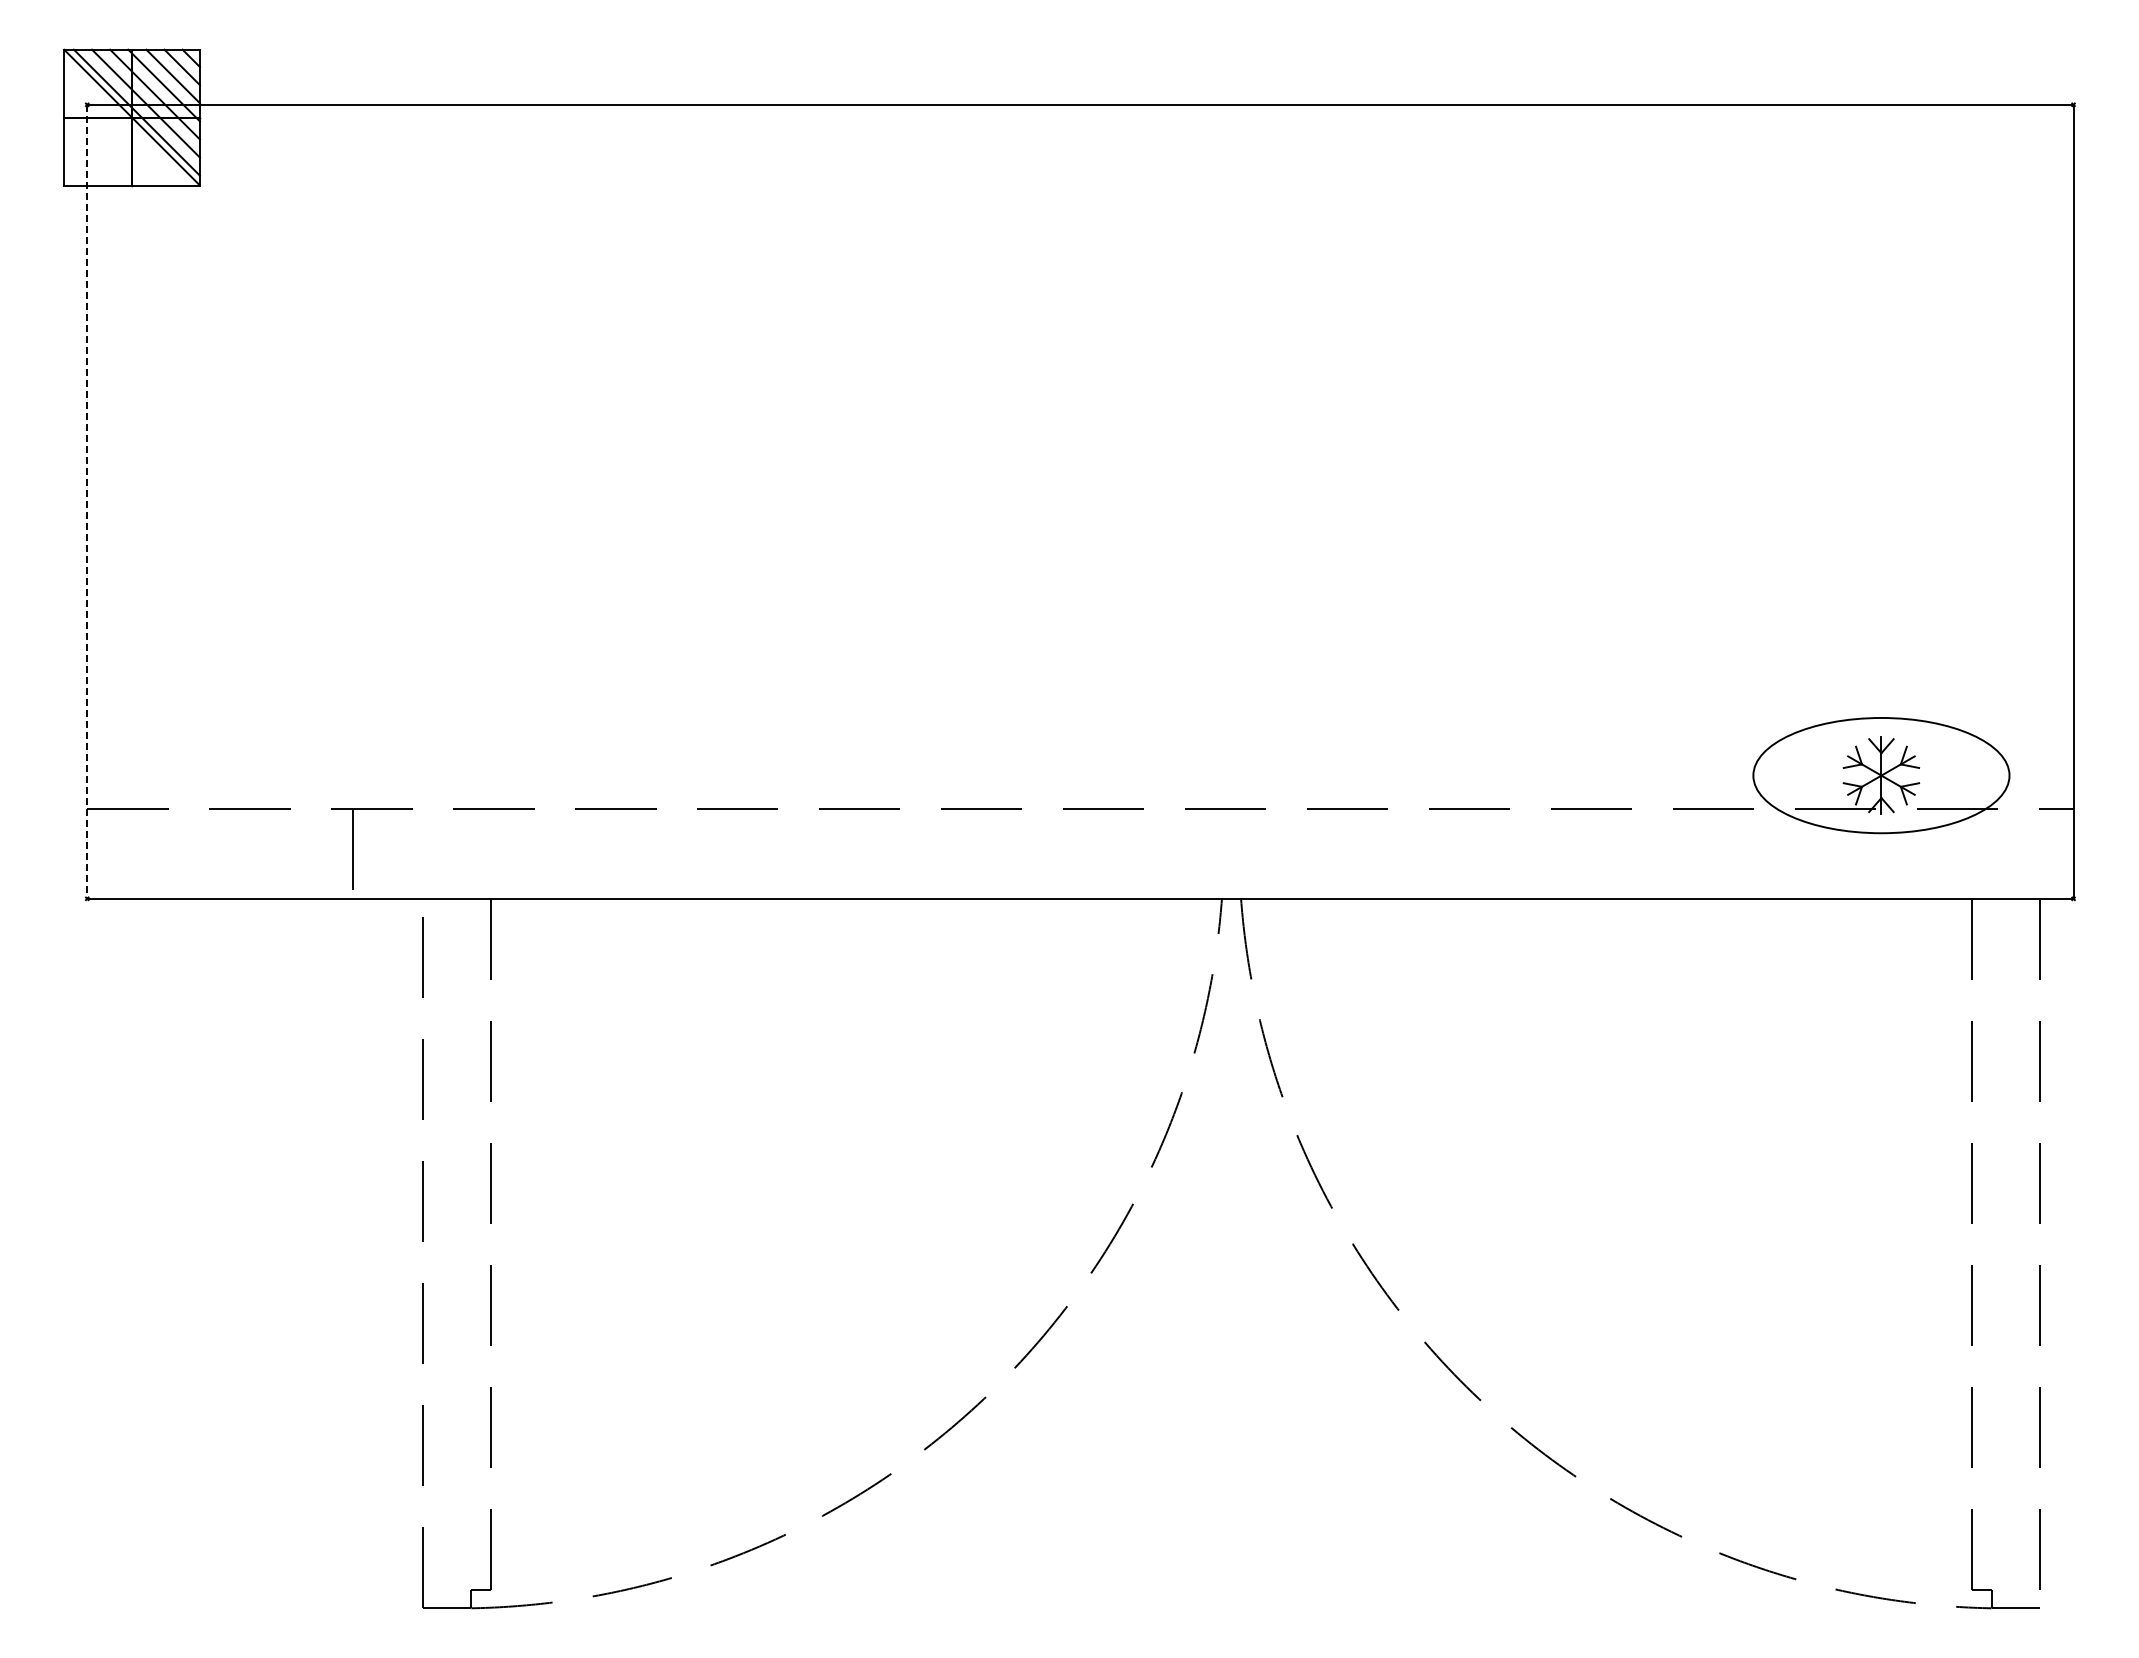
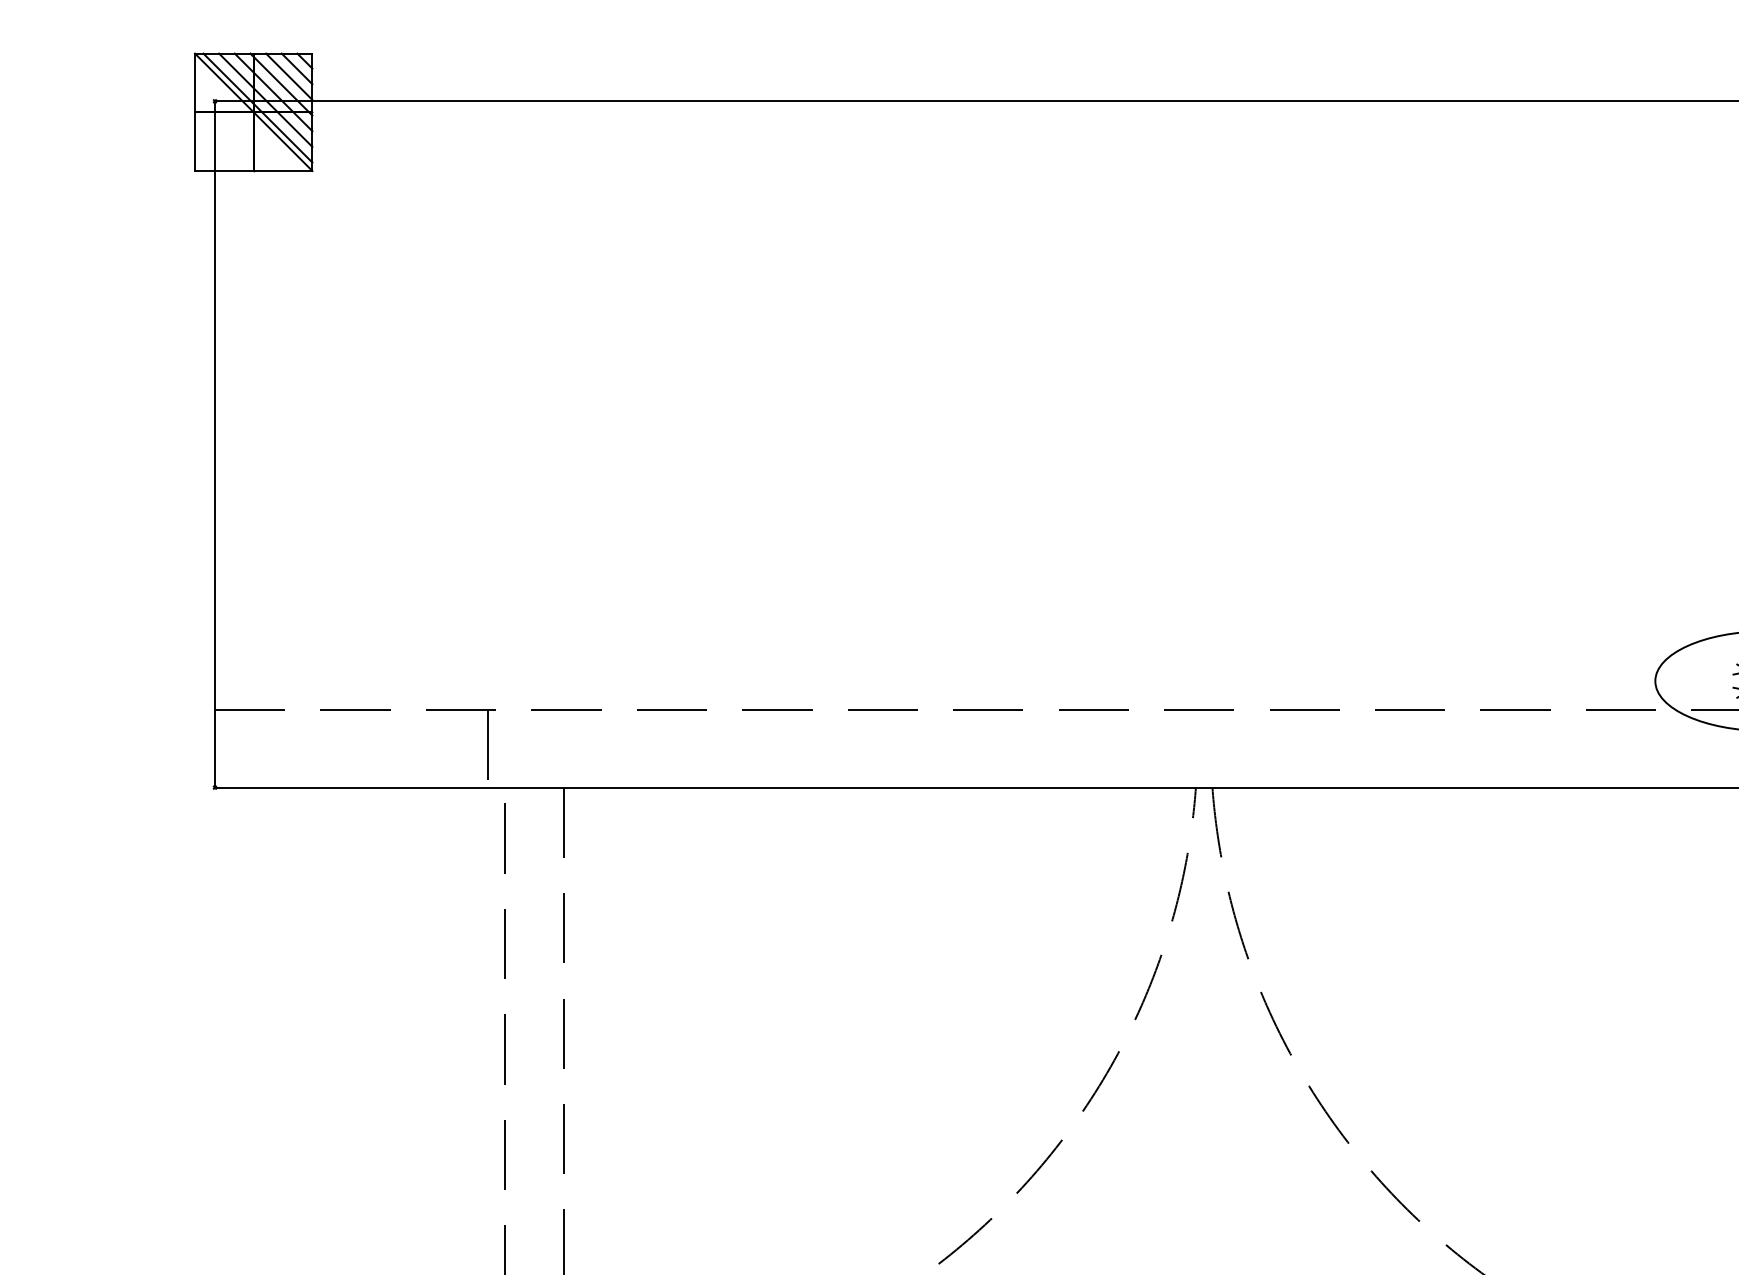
line: (87, 502) -> (215, 445), dashed -> solid
line: (352, 853) -> (488, 748), moved

